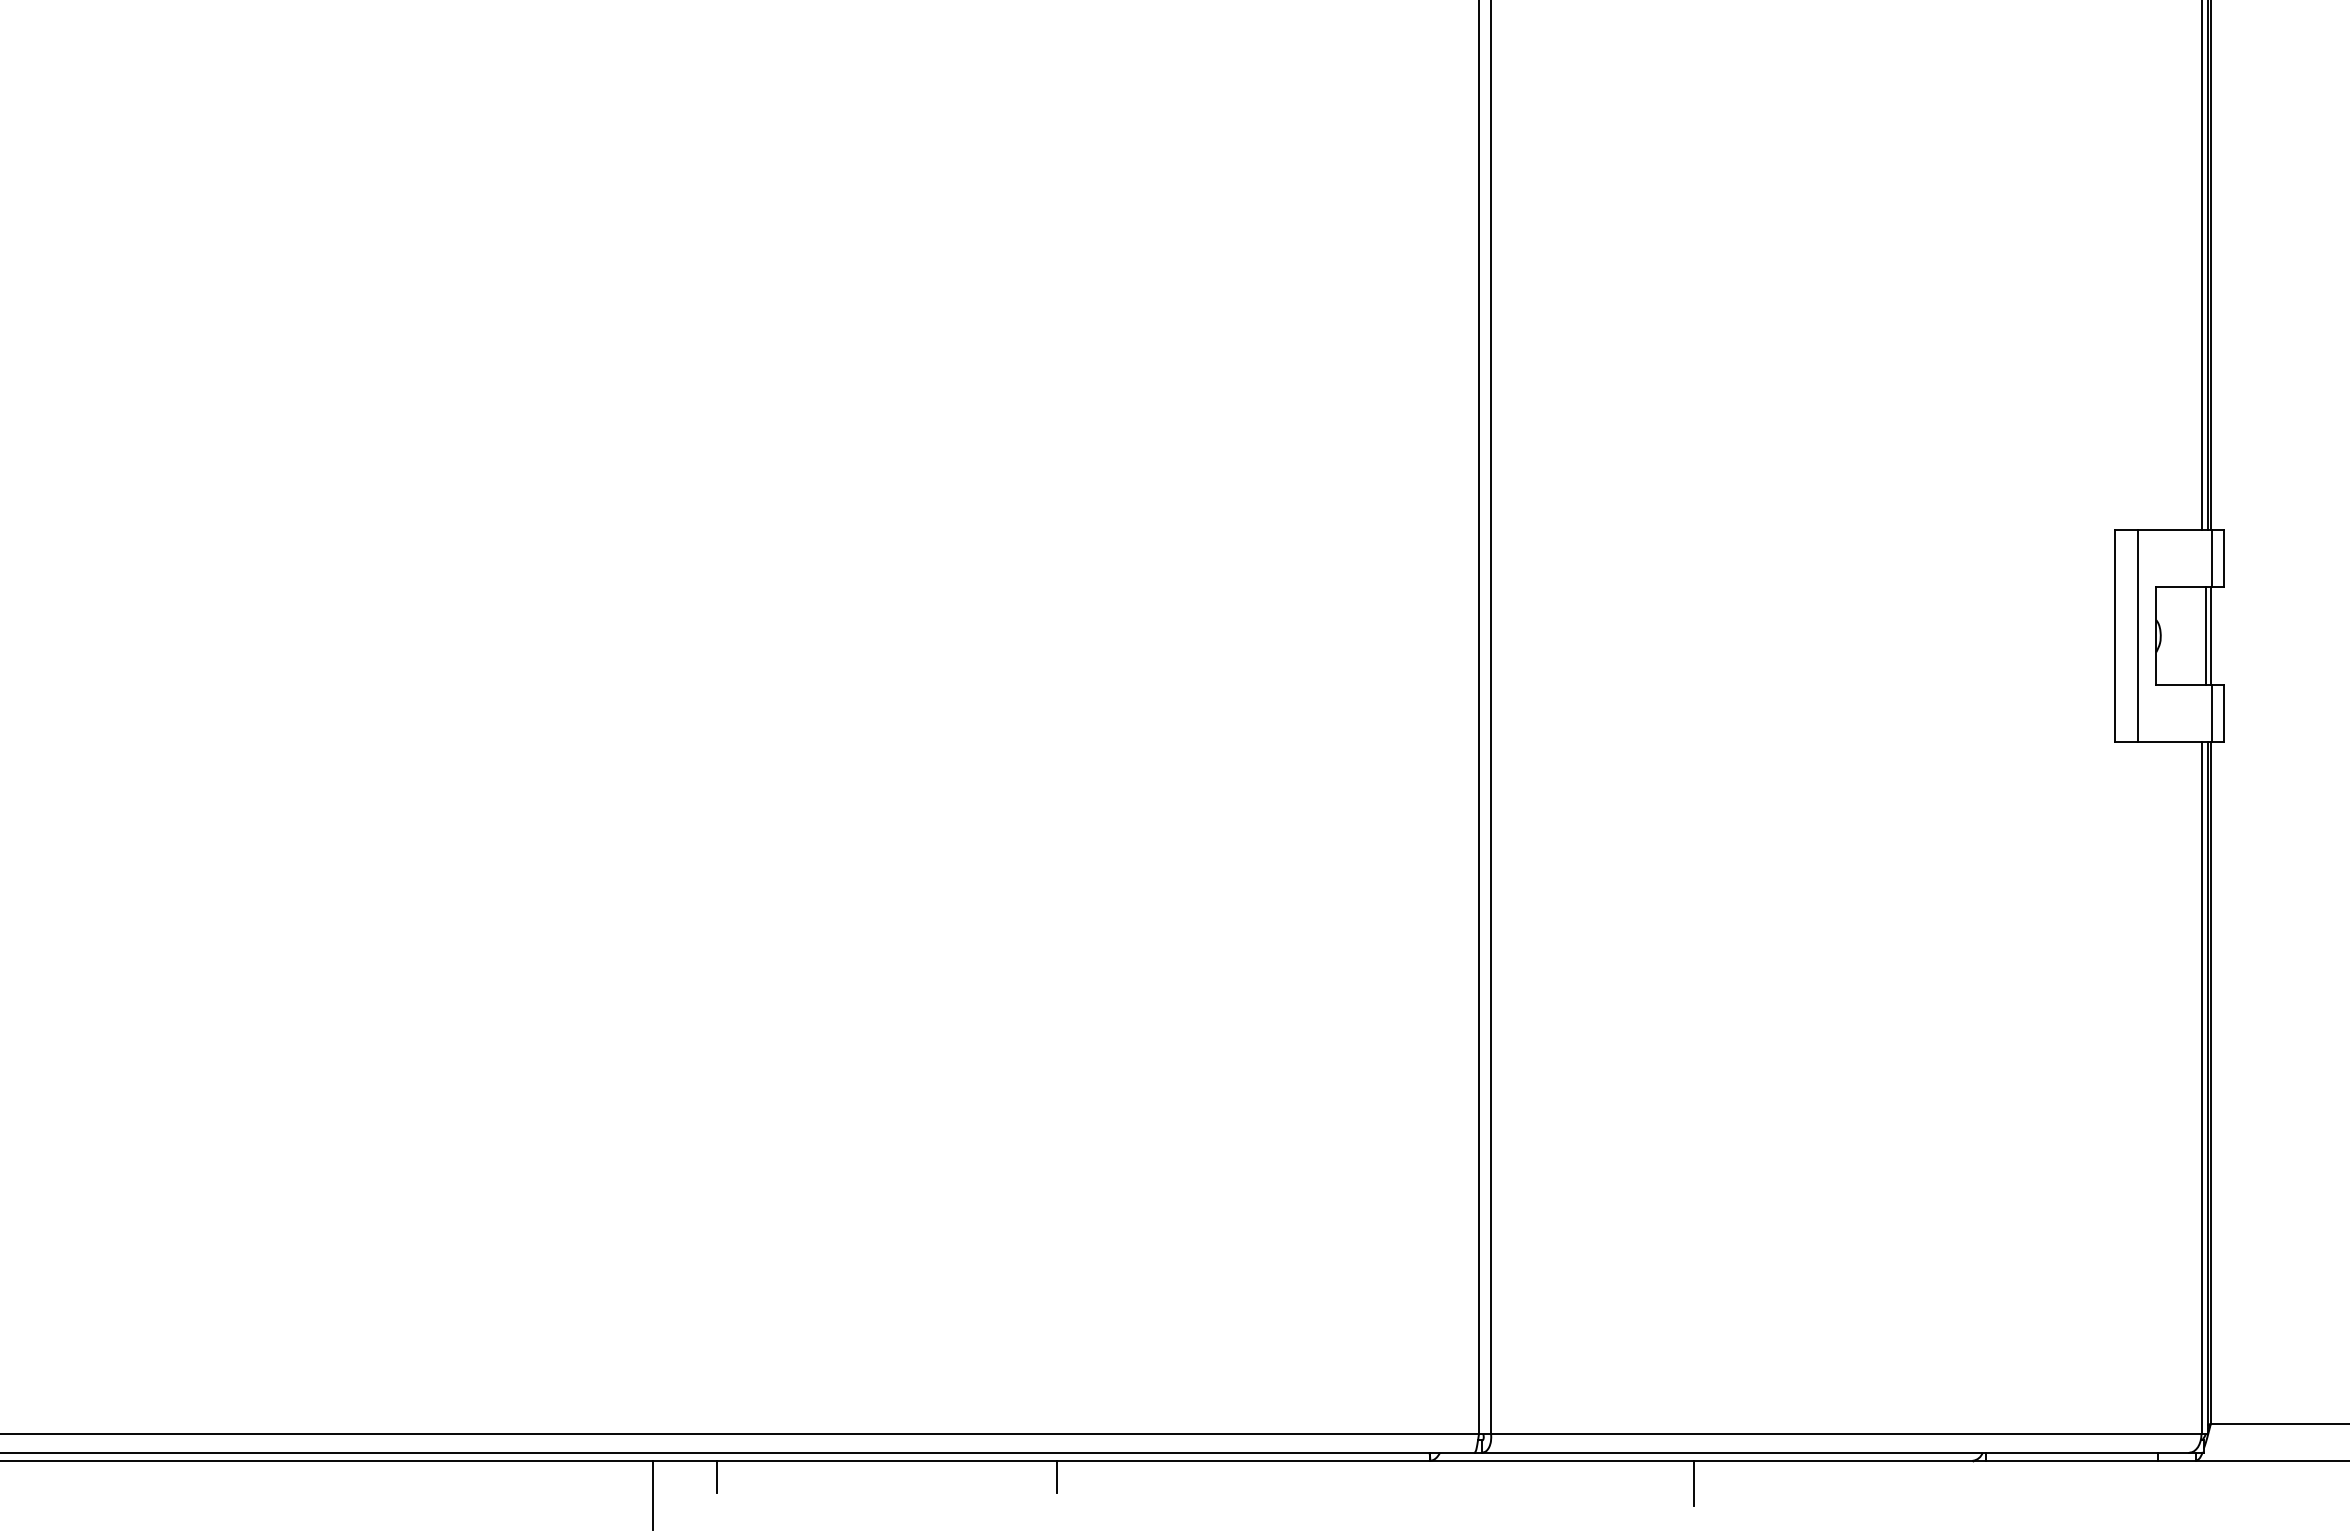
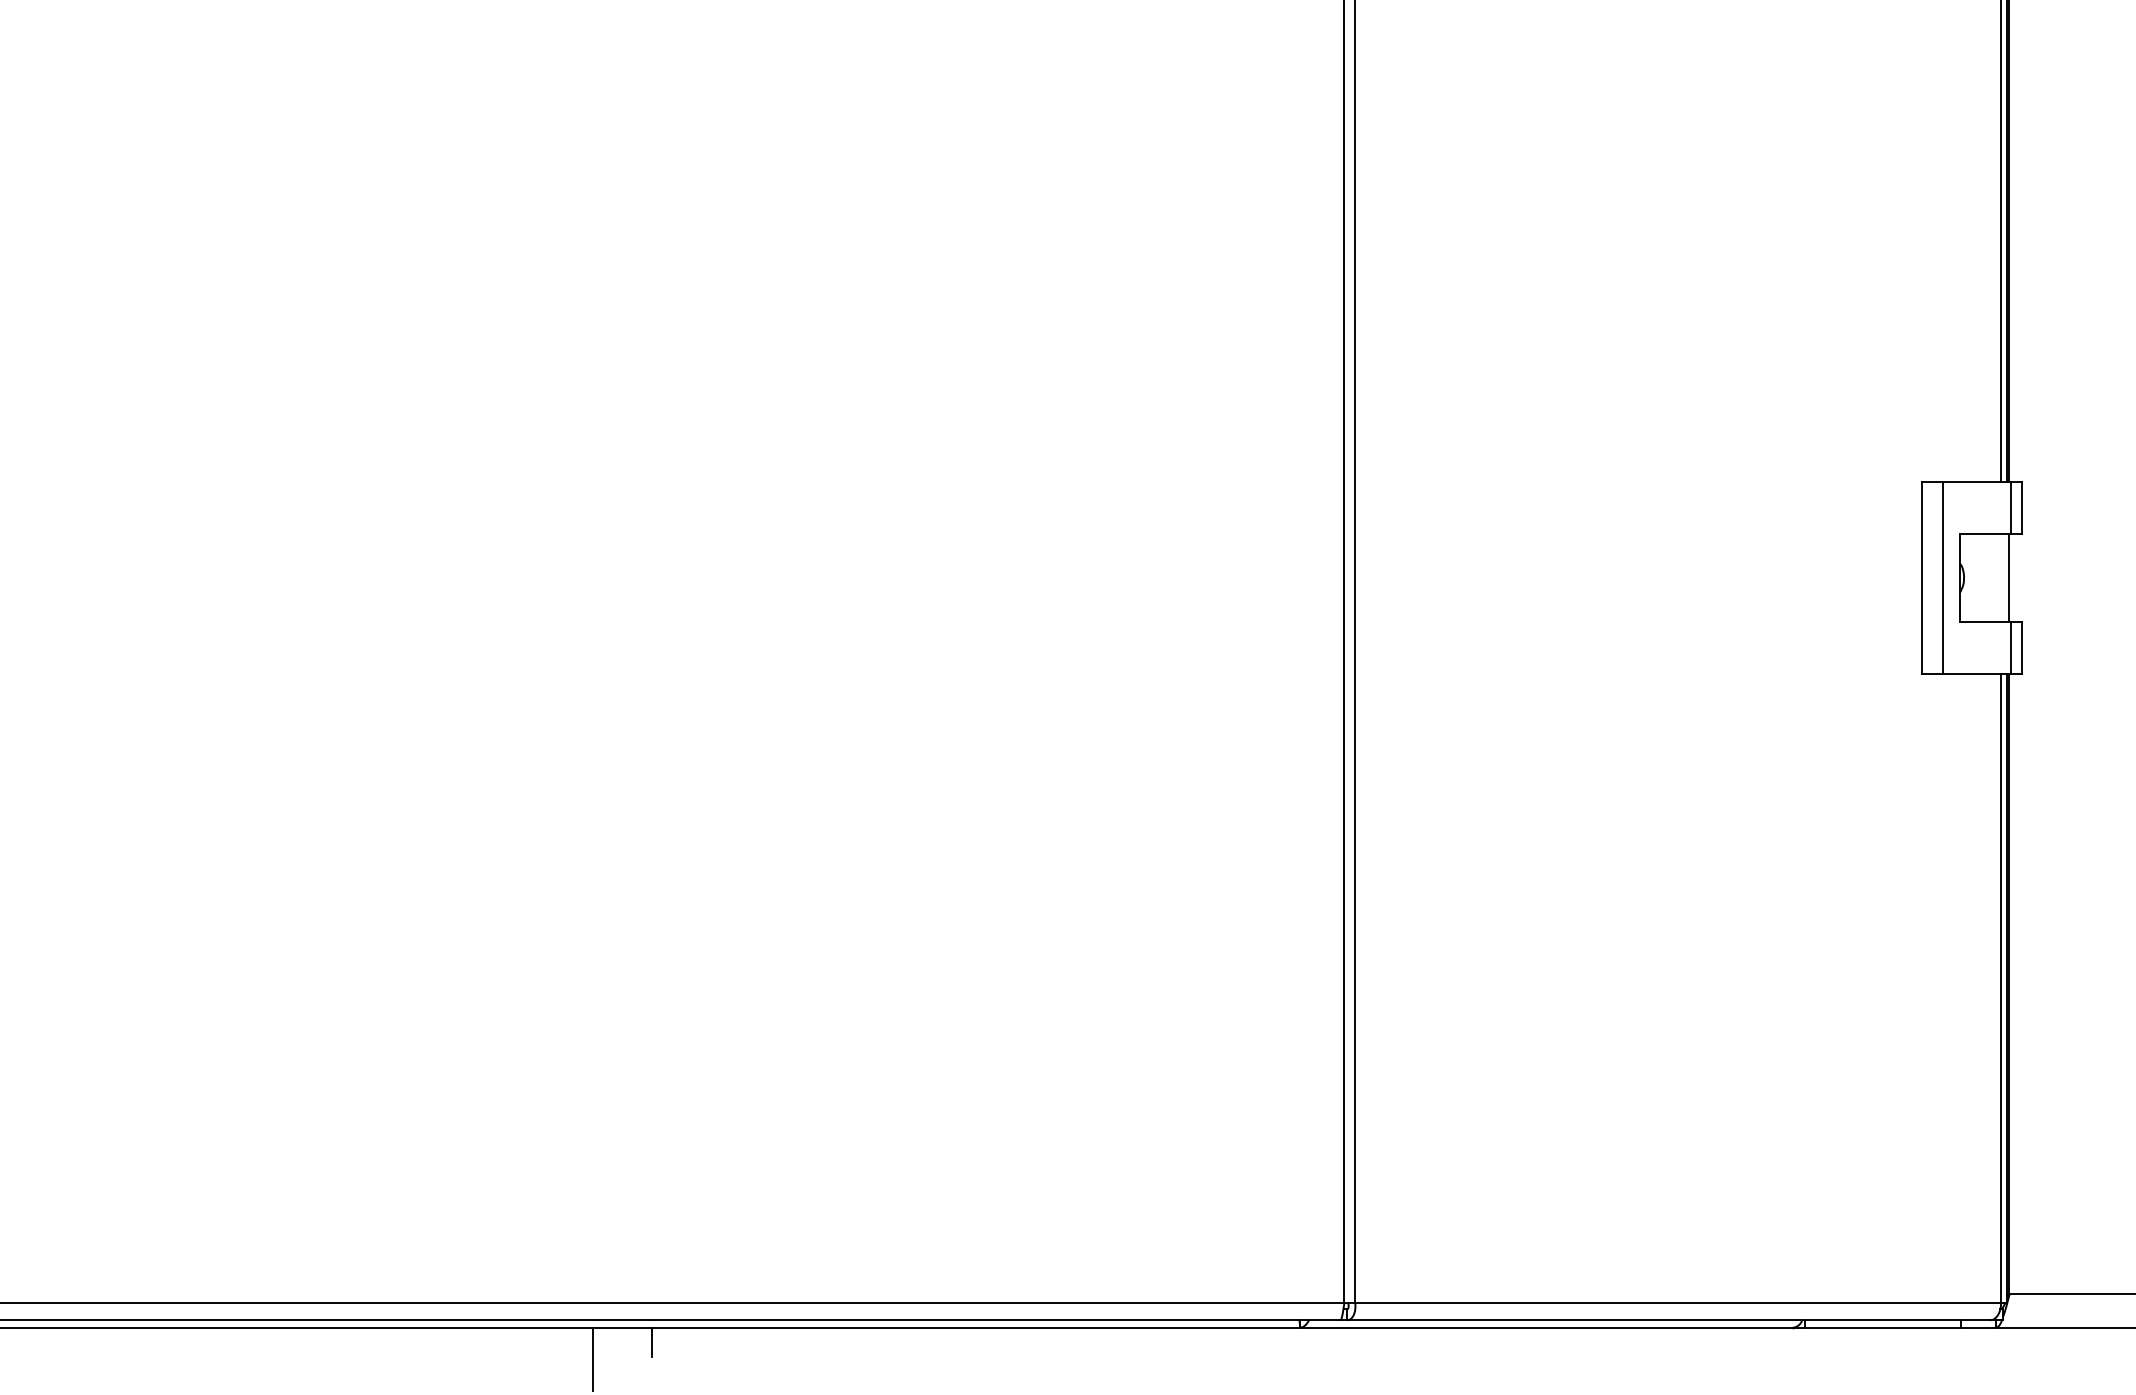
line: (2206, 635) -> (2005, 577), removed
line: (1056, 1476) -> (960, 1341), removed
line: (1693, 1482) -> (1539, 1347), removed

